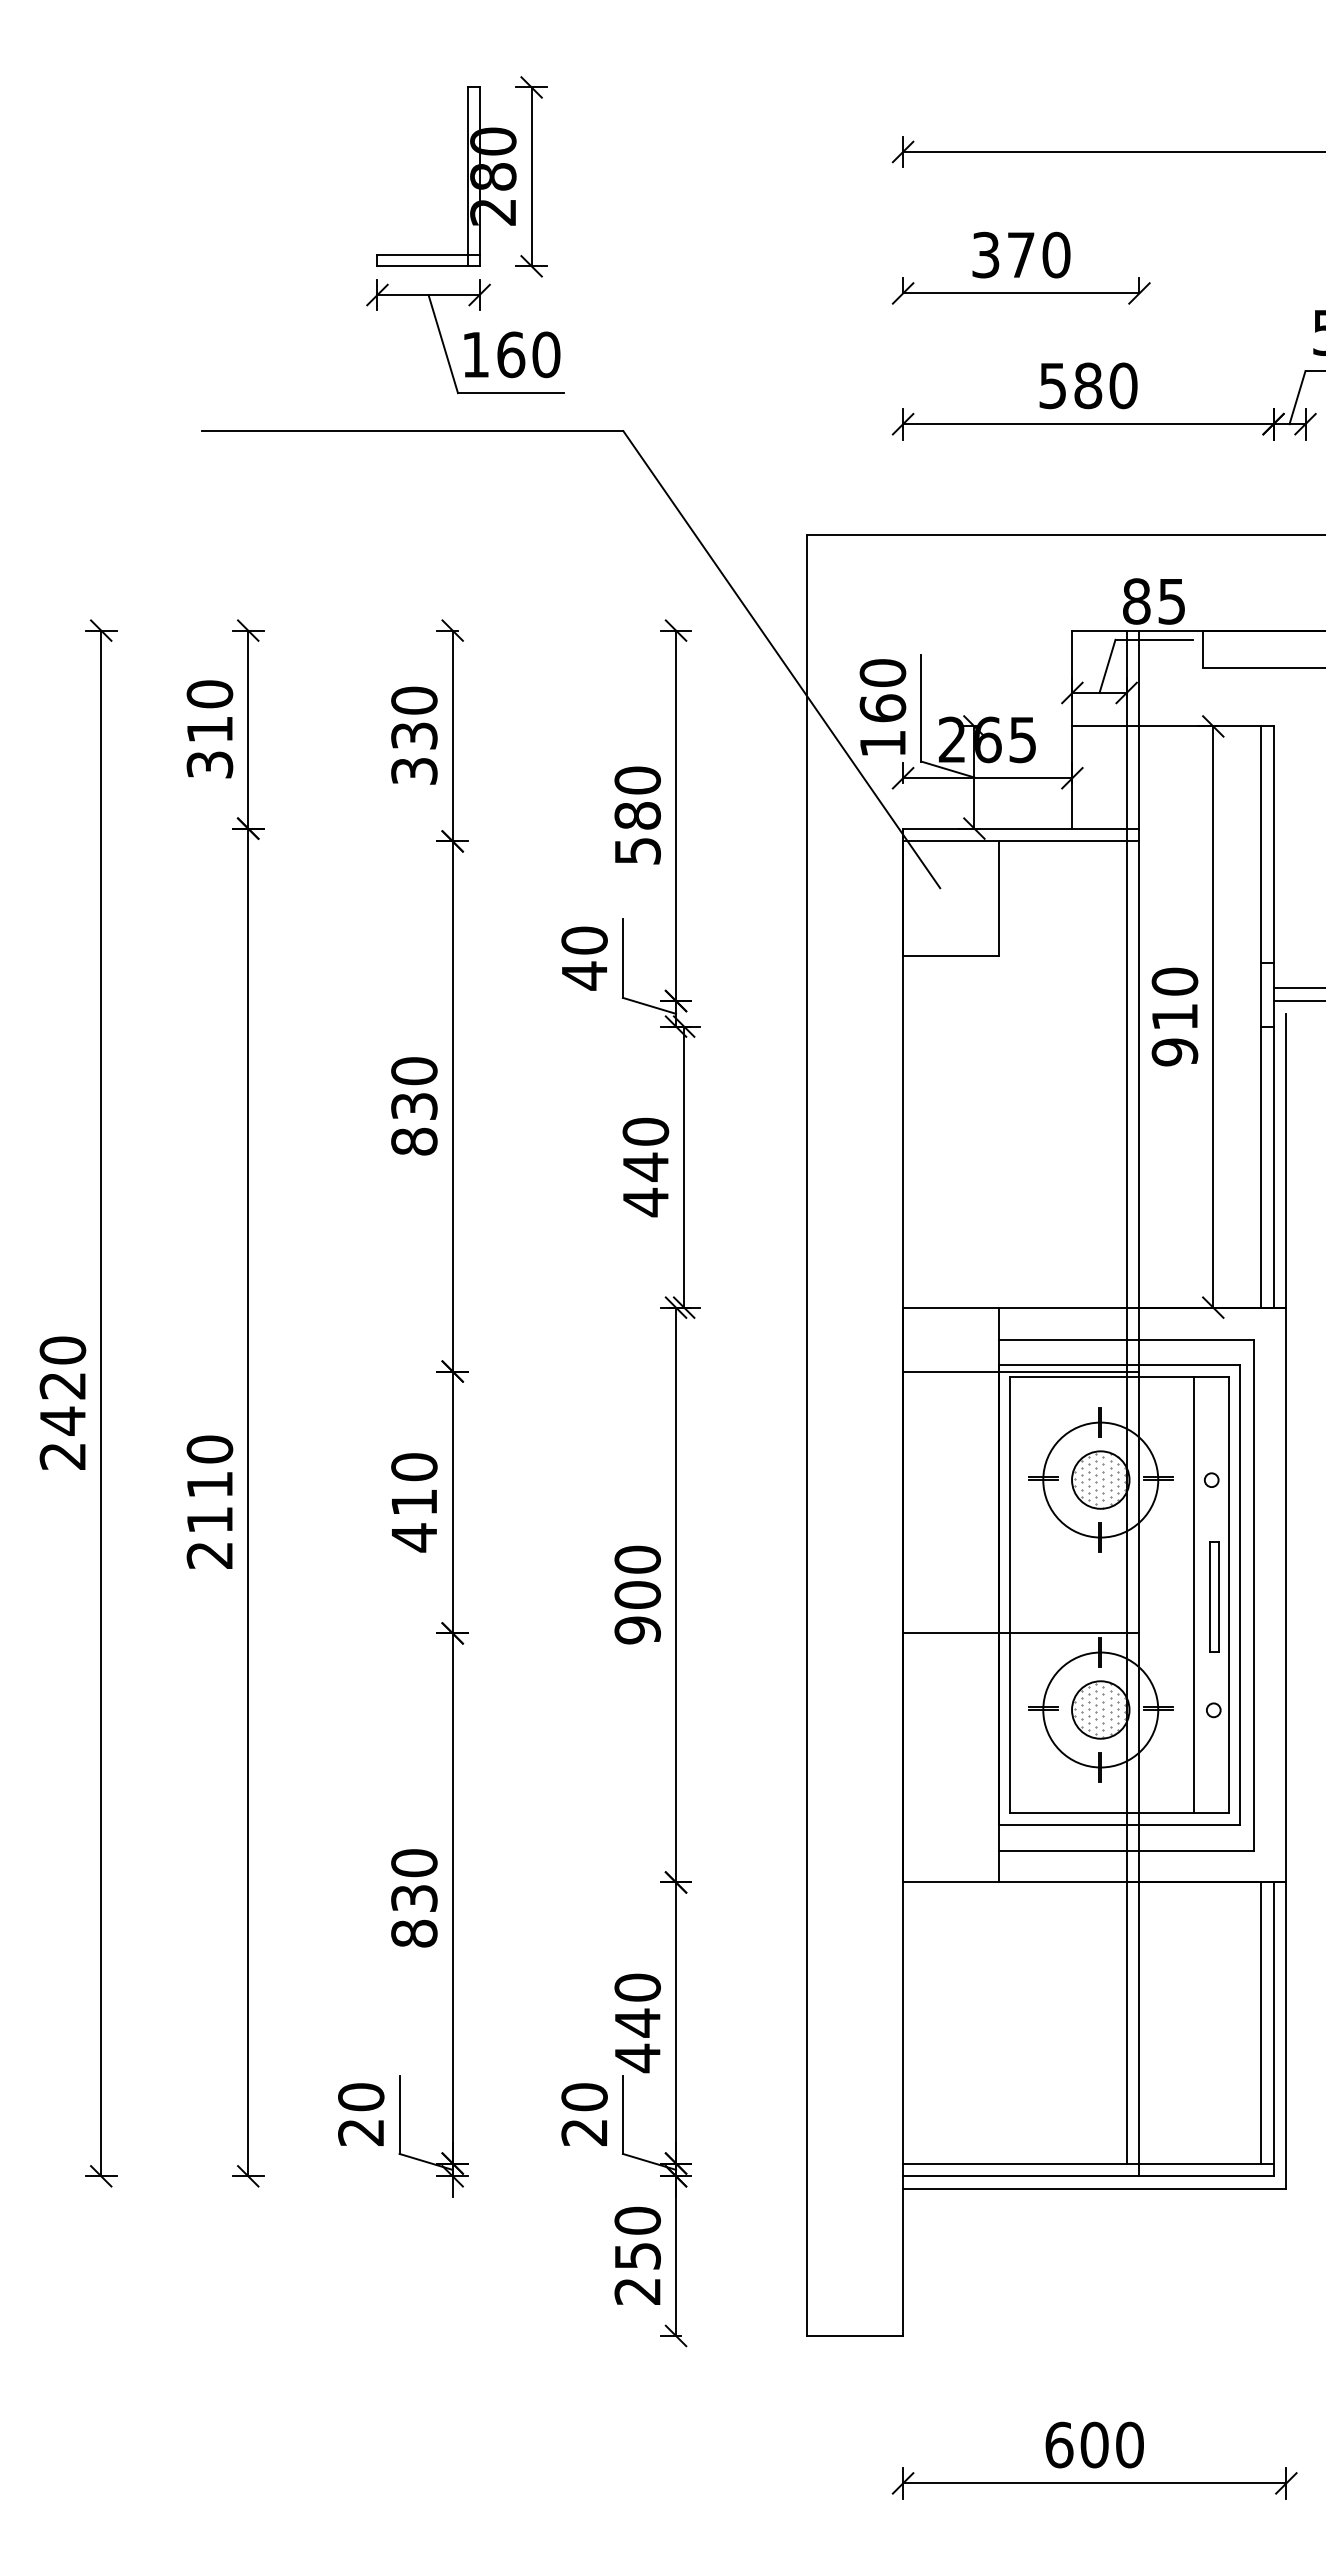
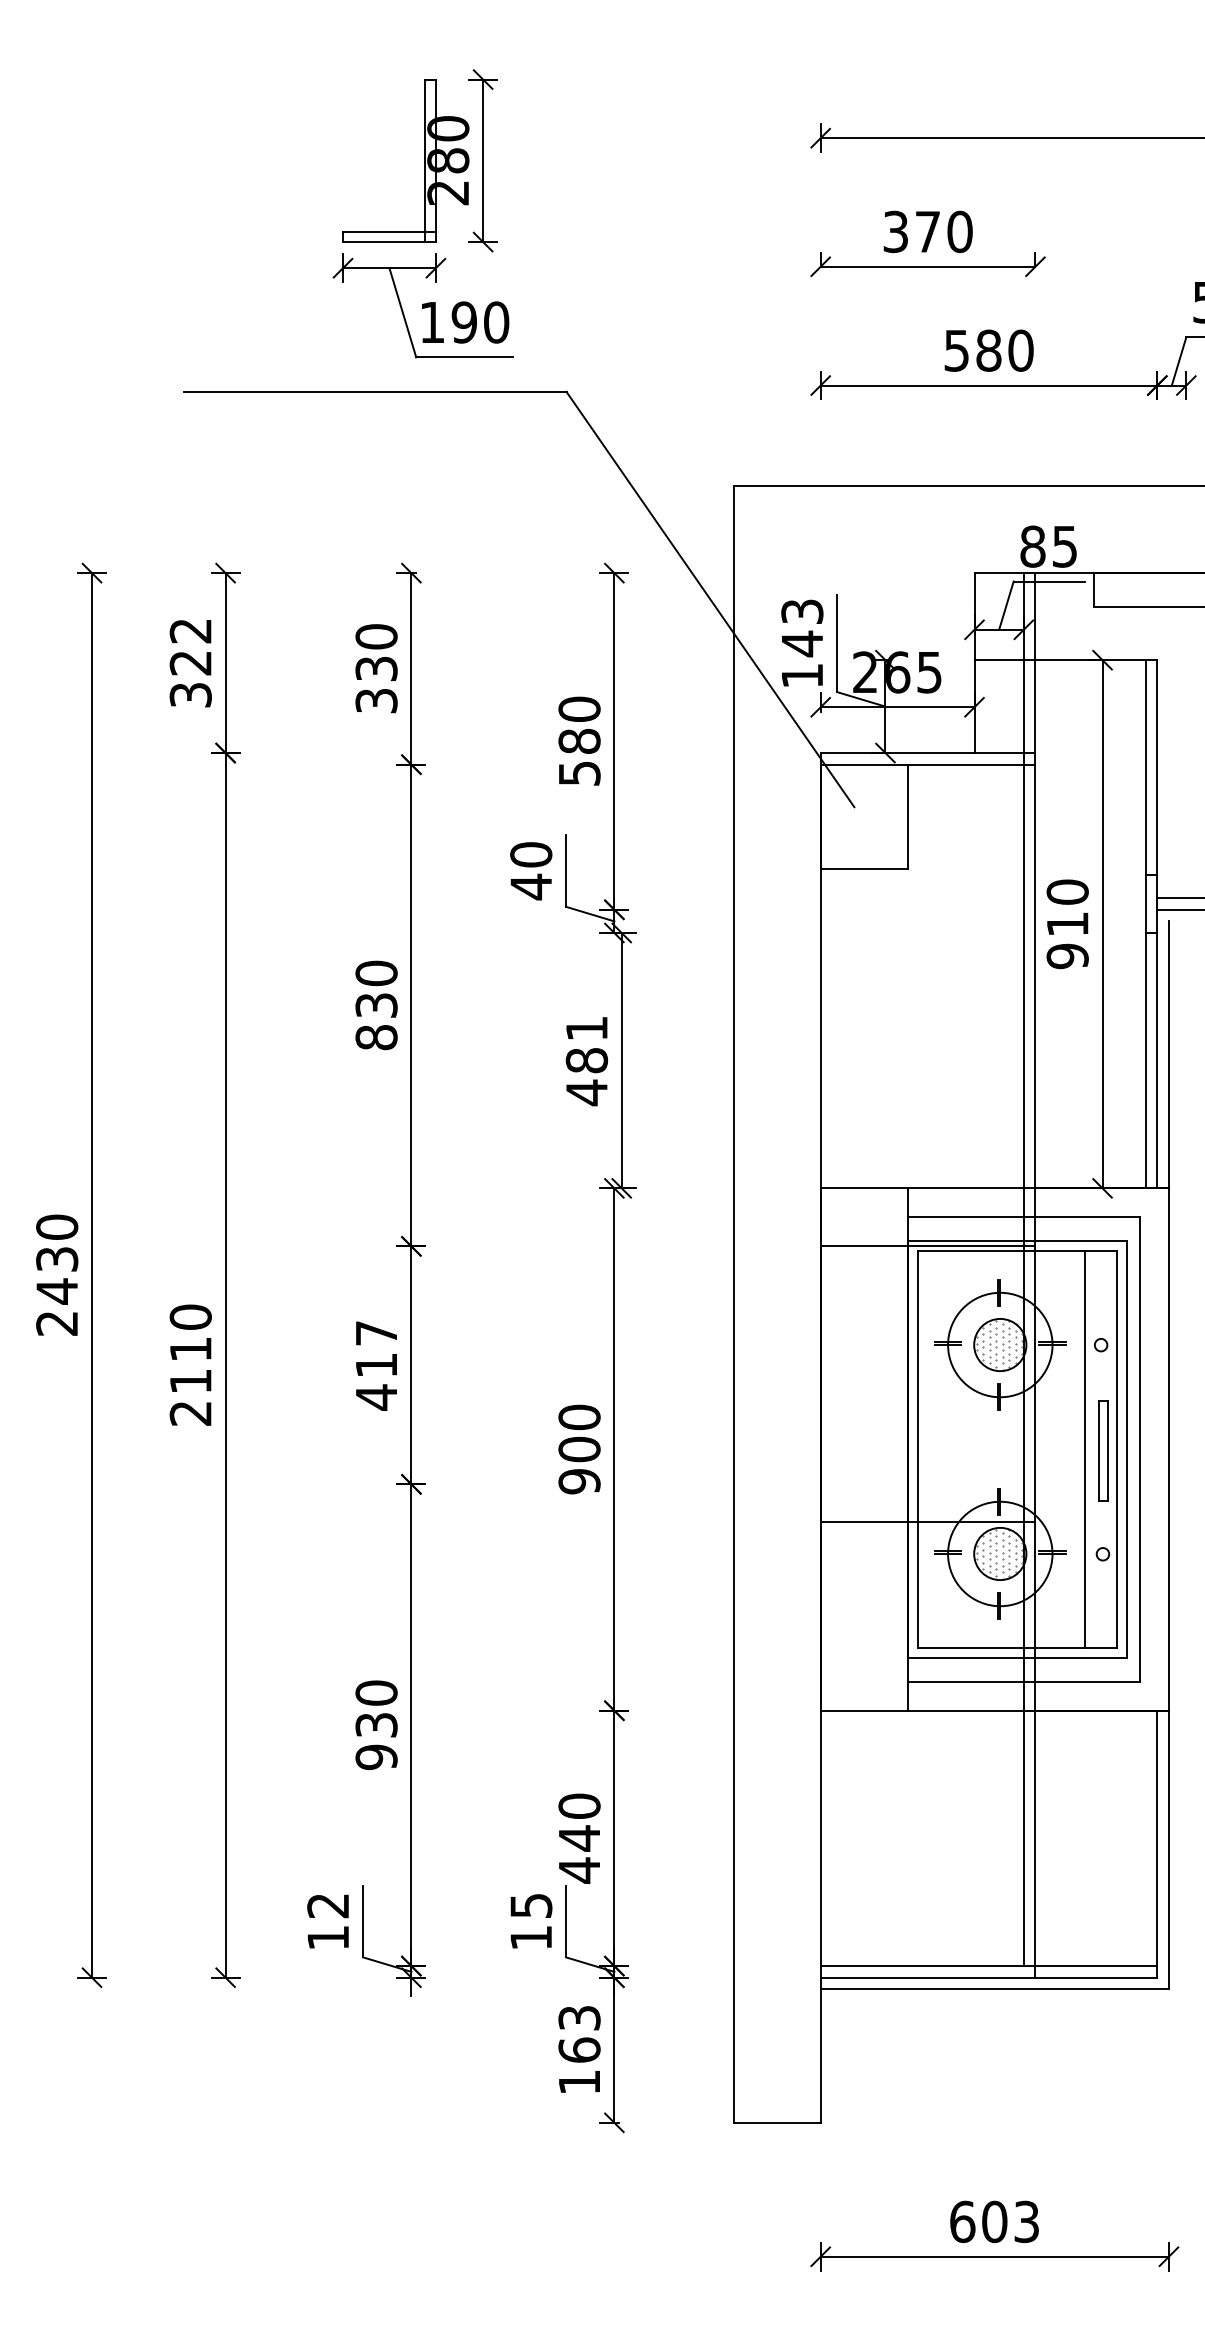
text: (511, 354) -> (464, 322), 160 -> 190
text: (882, 691) -> (801, 628), 160 -> 143
text: (209, 711) -> (190, 646), 310 -> 322
text: (645, 1149) -> (586, 1044), 440 -> 481
text: (62, 1385) -> (56, 1259), 2420 -> 2430
text: (414, 1467) -> (376, 1333), 410 -> 417
line: (1021, 1633) -> (928, 1521), moved
text: (414, 1933) -> (376, 1757), 830 -> 930
line: (1260, 2022) -> (1145, 1837), removed
text: (361, 2114) -> (328, 1921), 20 -> 12
text: (584, 2114) -> (531, 1921), 20 -> 15
text: (637, 2255) -> (579, 2049), 250 -> 163
text: (1129, 2444) -> (1026, 2221), 600 -> 603

